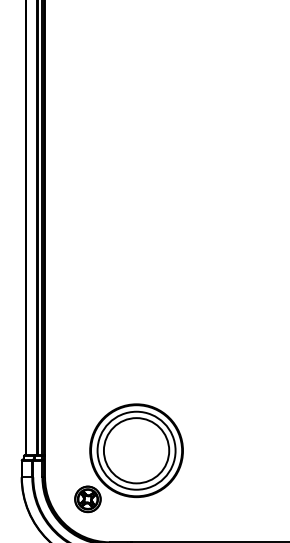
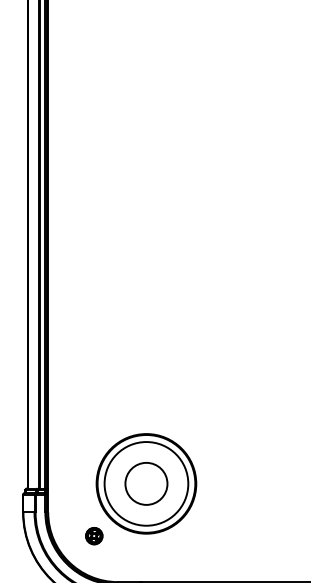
circle: (136, 450) -> (146, 483), size x0.6
part: (87, 499) -> (93, 536), size x0.6

